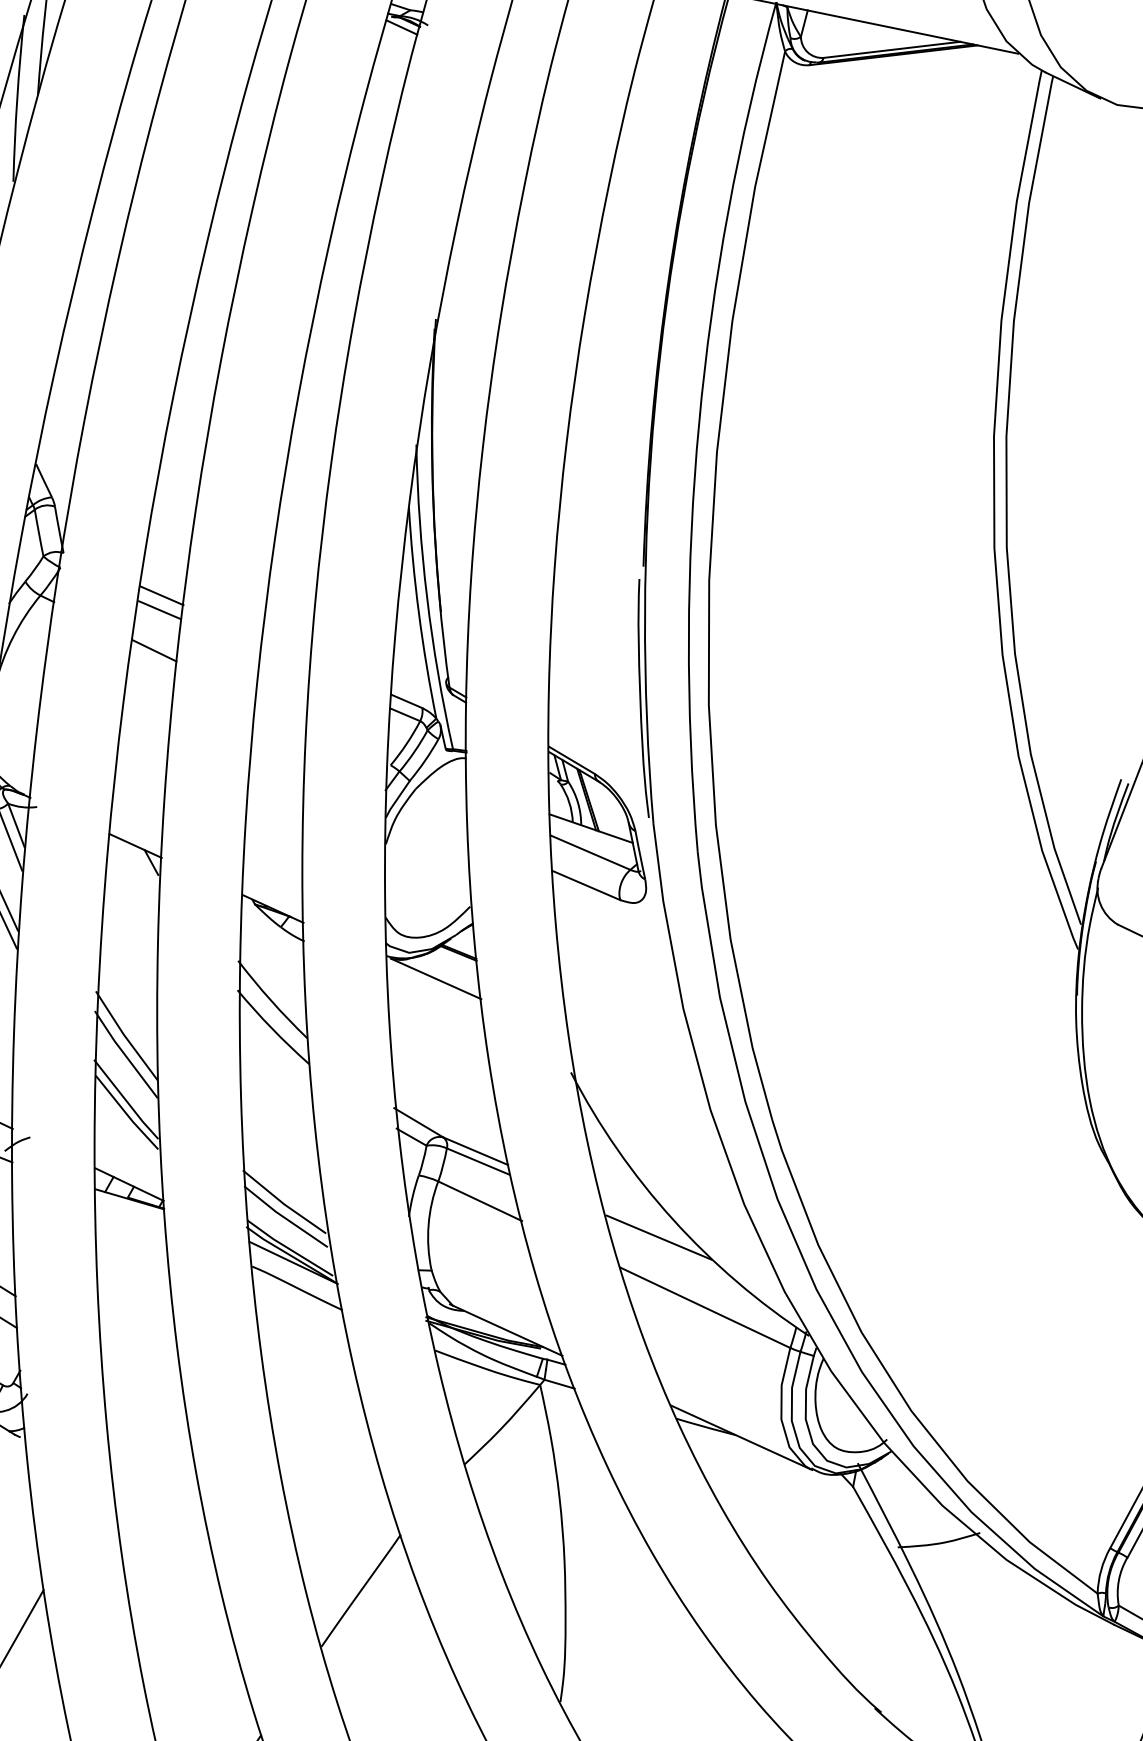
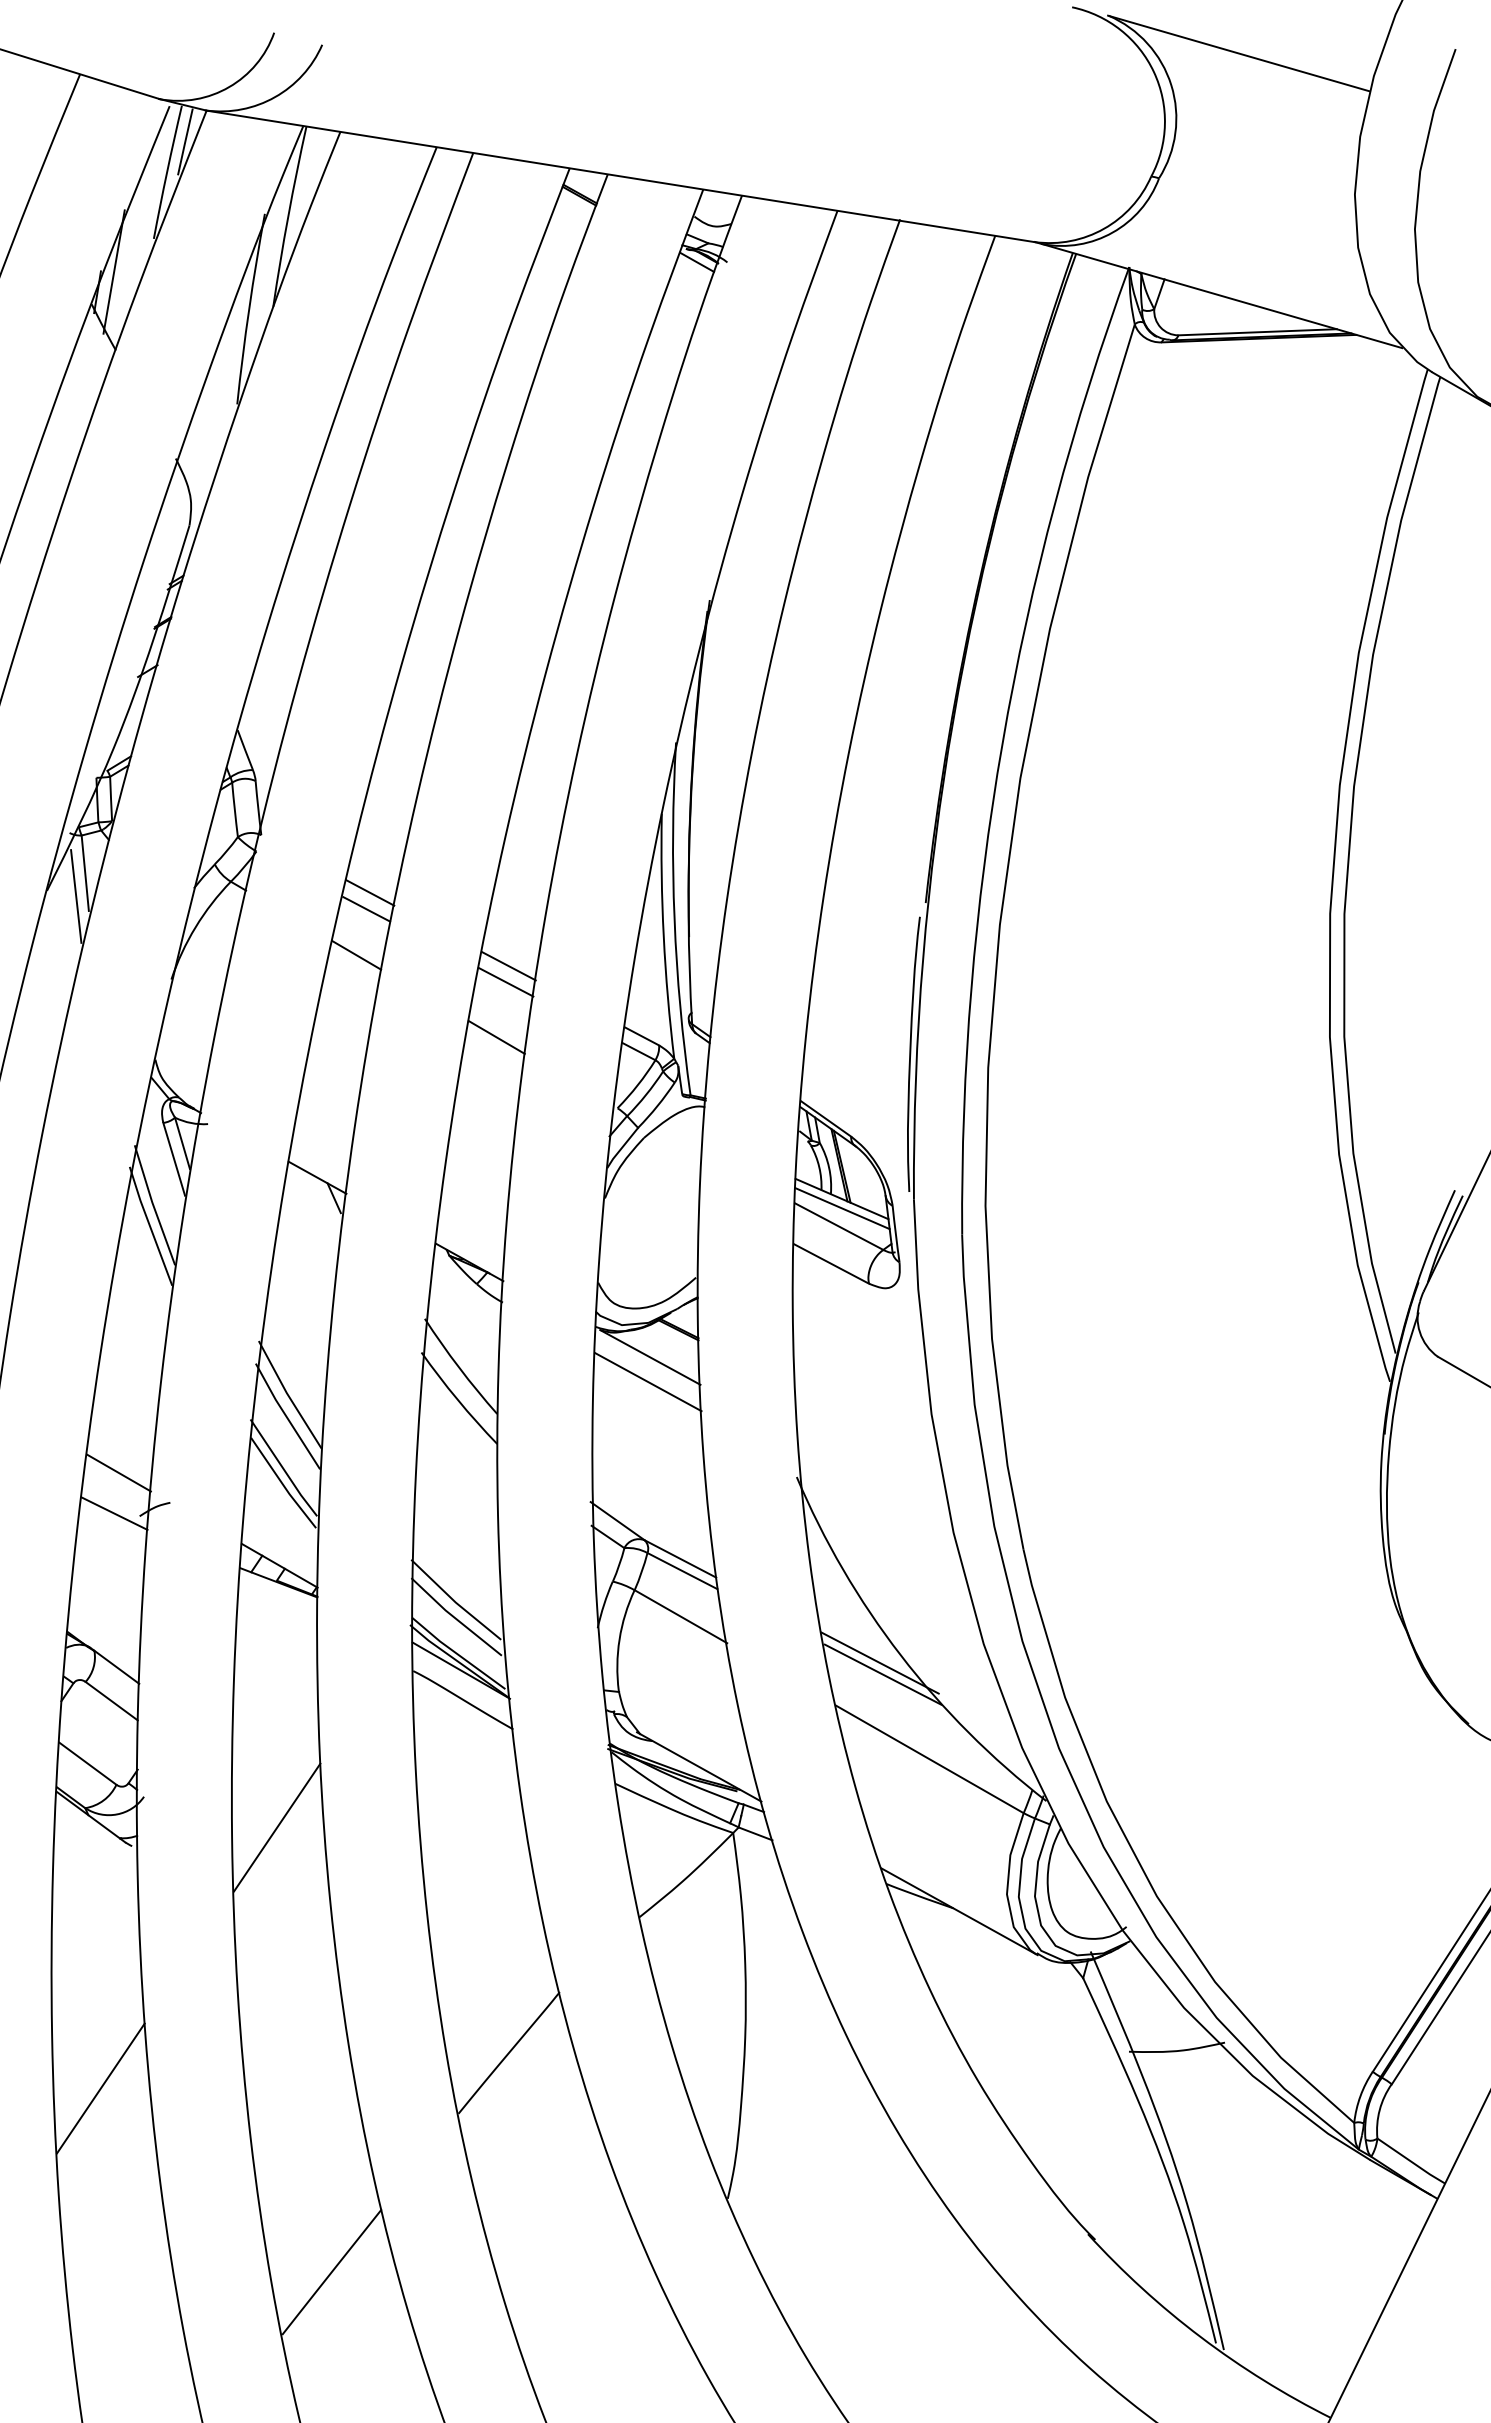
line: (286, 649) -> (508, 965), added
line: (285, 663) -> (505, 981), added
line: (281, 712) -> (496, 1037), added
line: (592, 836) -> (842, 1208), added
line: (436, 1000) -> (648, 1382), added
line: (655, 1227) -> (879, 1662), added
line: (145, 1411) -> (277, 1827), added

